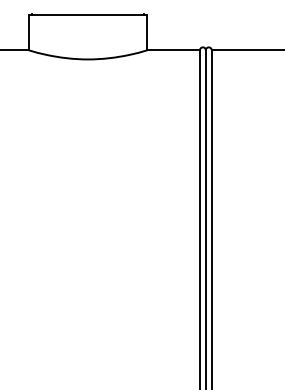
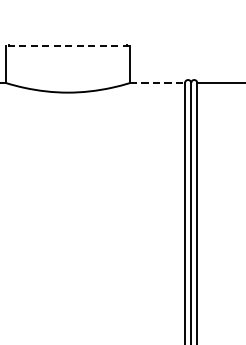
line: (87, 14) -> (67, 45), solid -> dashed
line: (174, 50) -> (158, 83), solid -> dashed

